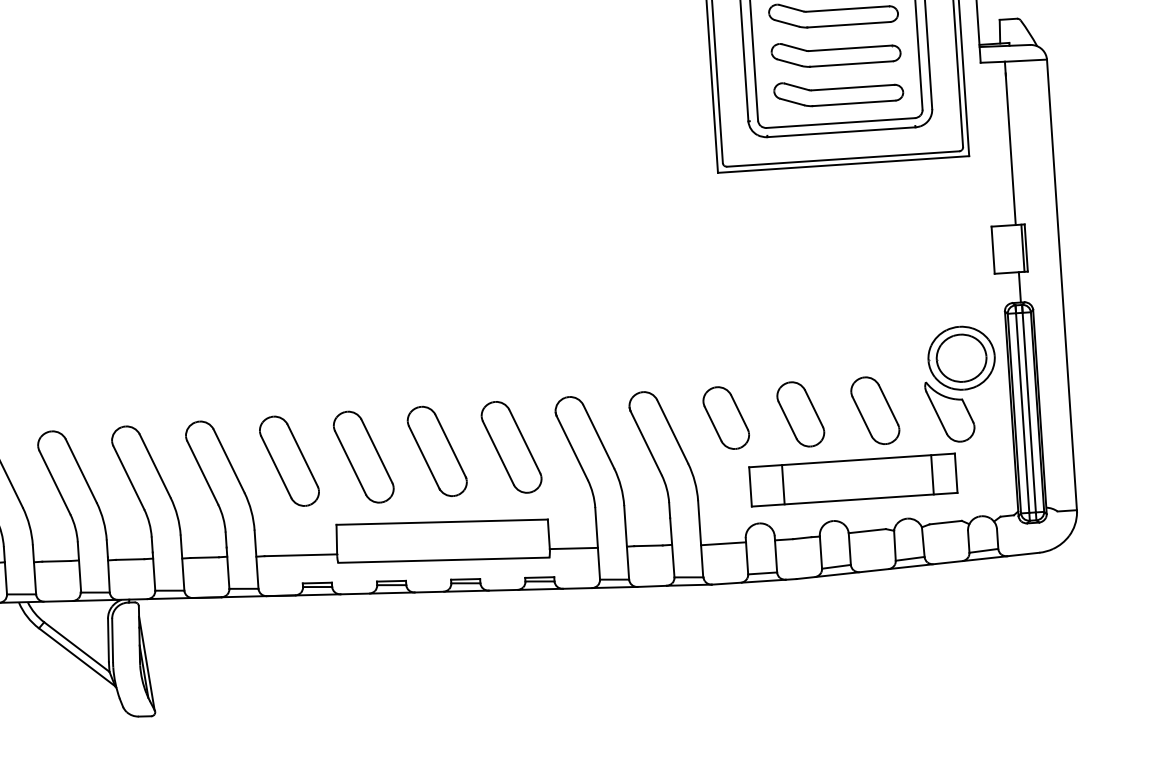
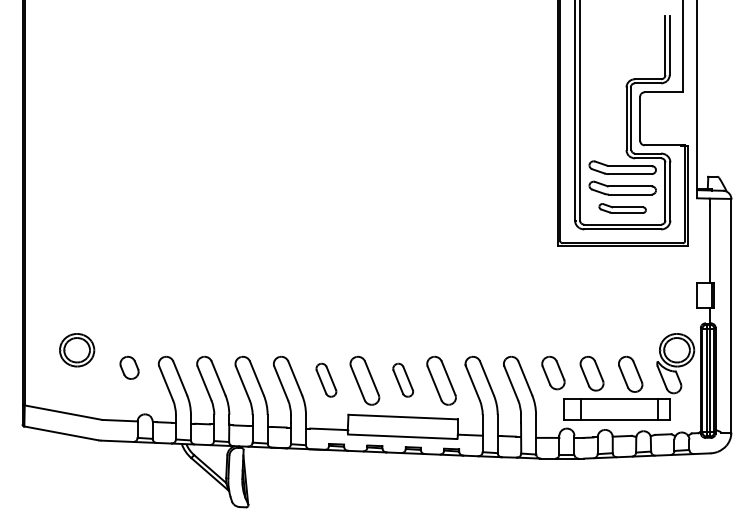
part: (838, 91) -> (622, 208), size x0.7
part: (438, 449) -> (403, 379), size x0.7
part: (289, 459) -> (326, 379), size x0.7

